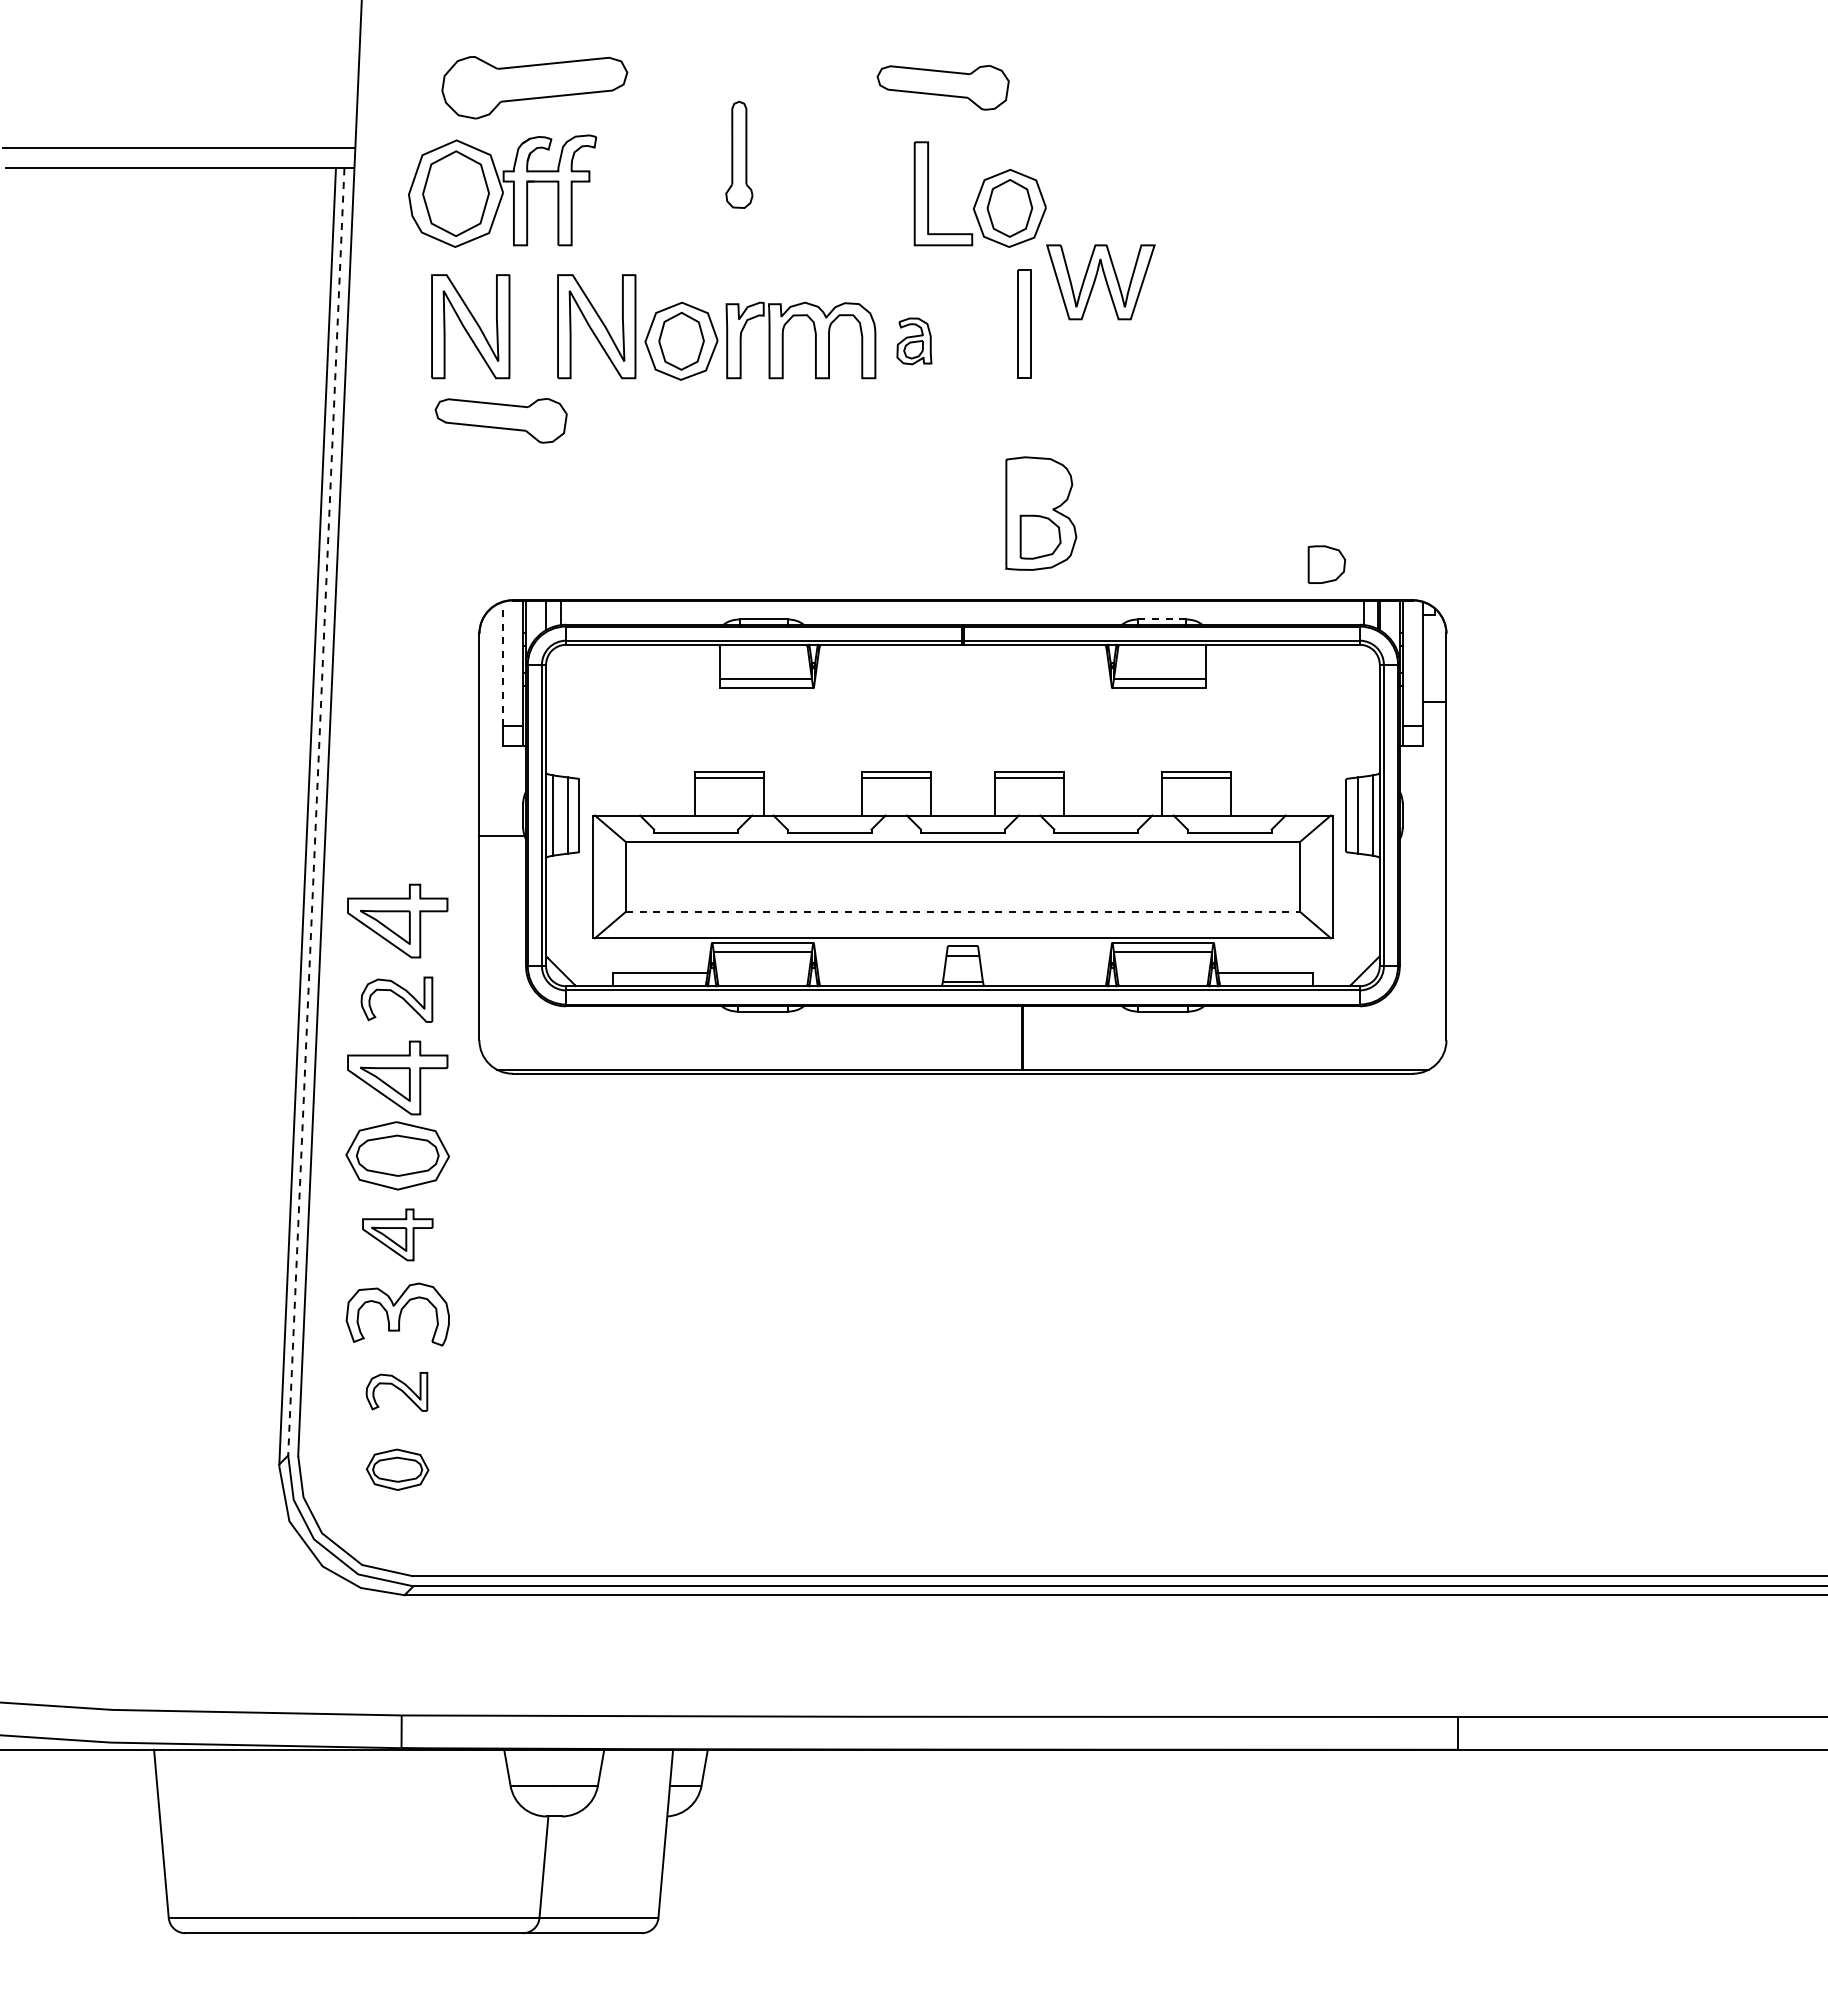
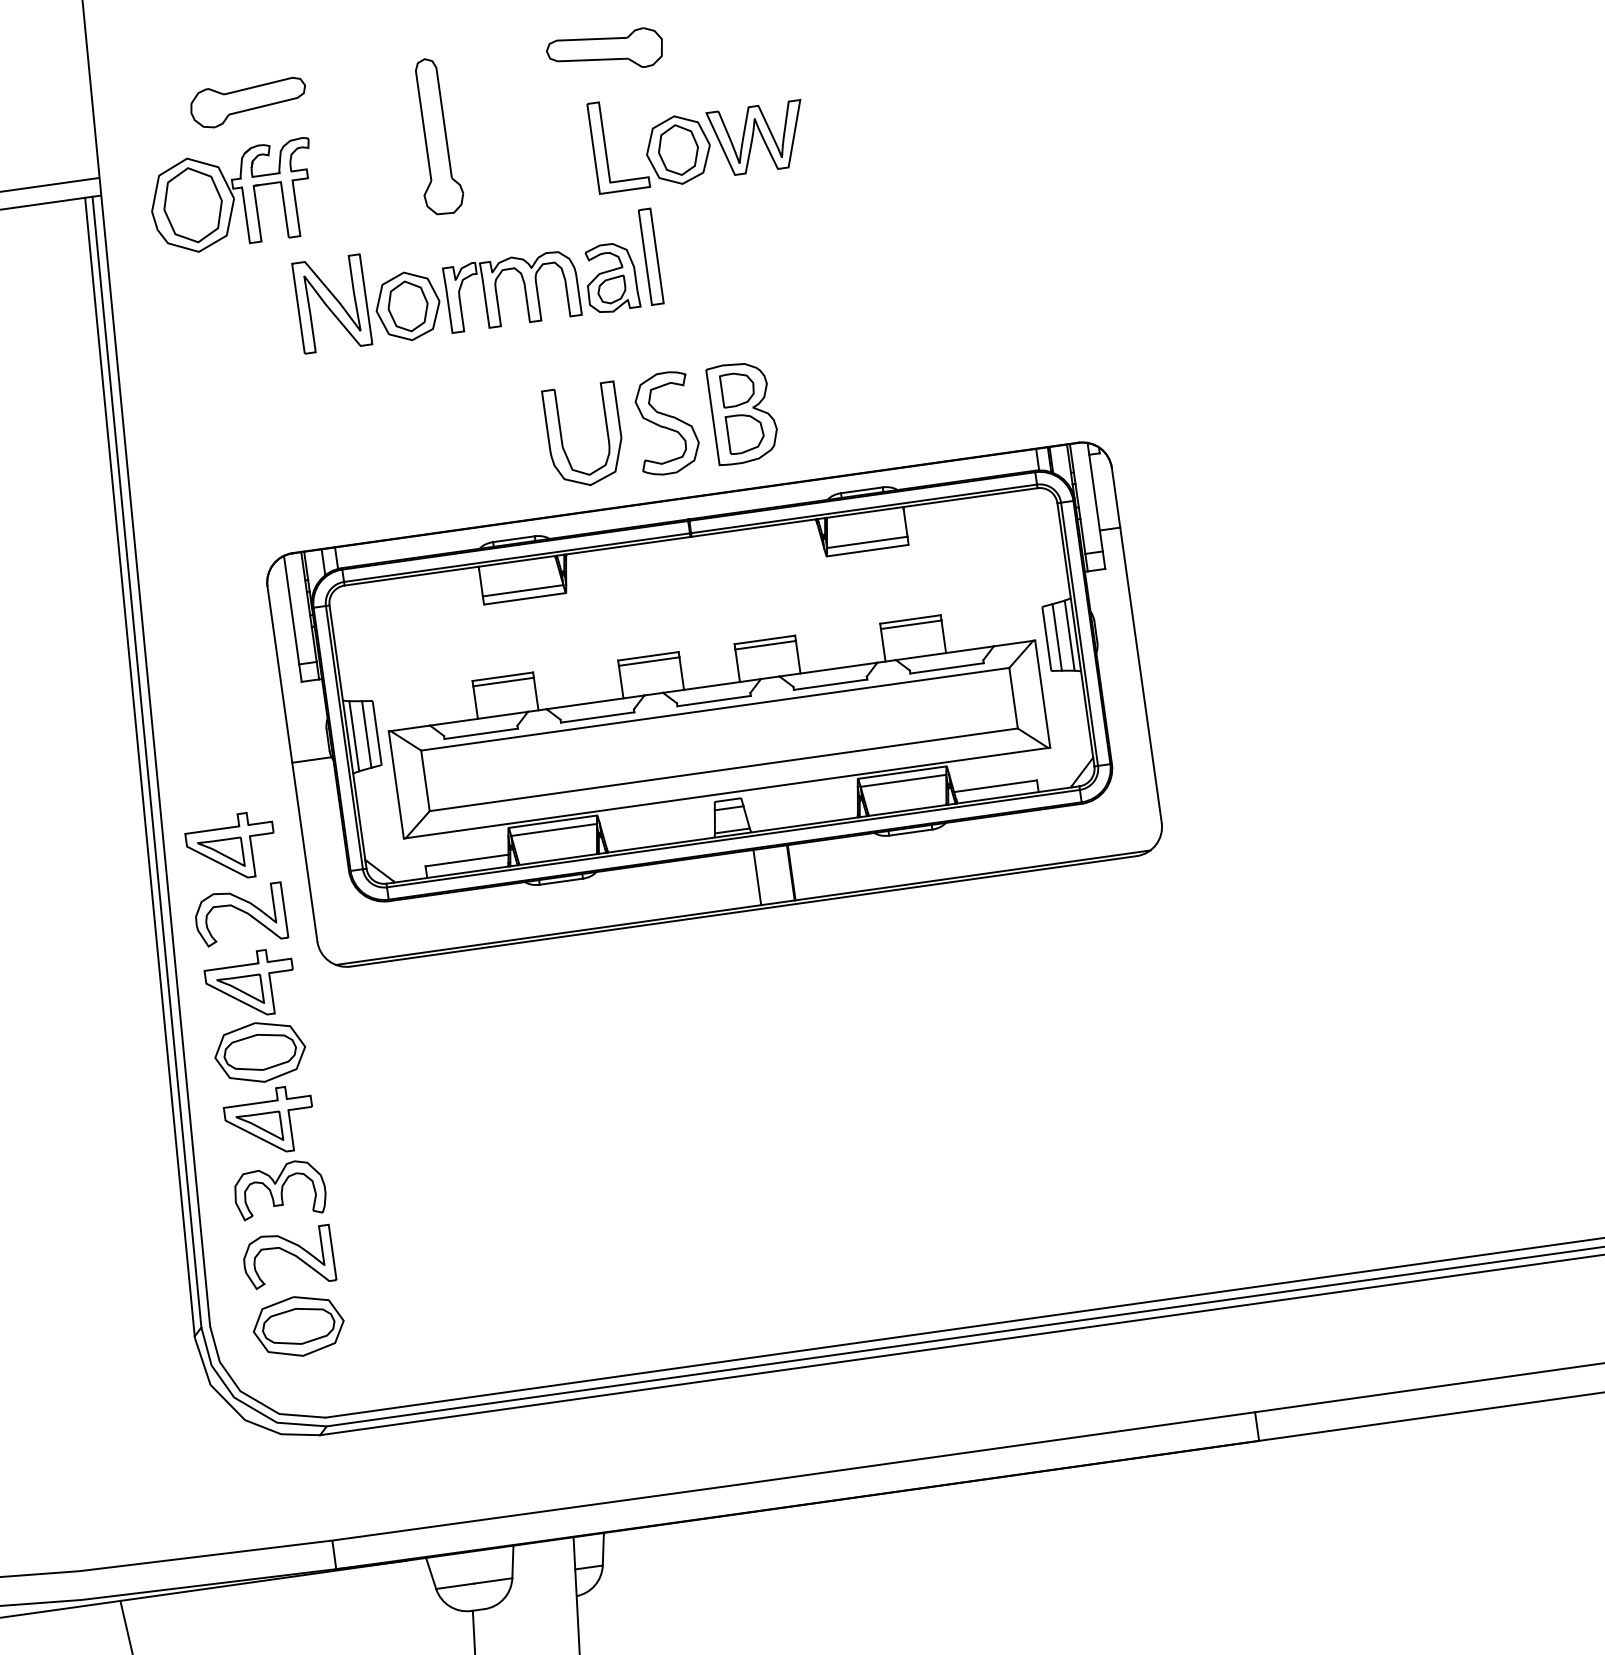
part: (534, 87) -> (248, 102), size x0.71
part: (739, 154) -> (435, 136), size x1.67
part: (1100, 282) -> (757, 139), moved
part: (1024, 323) -> (651, 256), moved
part: (470, 326) -> (222, 319), removed
part: (914, 341) -> (611, 278), size x1.67
part: (500, 420) -> (259, 397), removed
part: (952, 513) -> (665, 423), added
part: (833, 514) -> (562, 438), added
part: (1326, 564) -> (737, 389), moved
line: (1162, 619) -> (862, 490), dashed -> solid
line: (502, 663) -> (291, 609), dashed -> solid
line: (316, 812) -> (147, 762), dashed -> solid
line: (962, 911) -> (723, 769), dashed -> solid
part: (396, 999) -> (239, 916), size x1.43
line: (983, 1037) -> (757, 877), added
part: (397, 1234) -> (269, 1121), size x1.43
part: (396, 1391) -> (288, 1258), size x1.67
part: (397, 1469) -> (298, 1326), size x1.67

